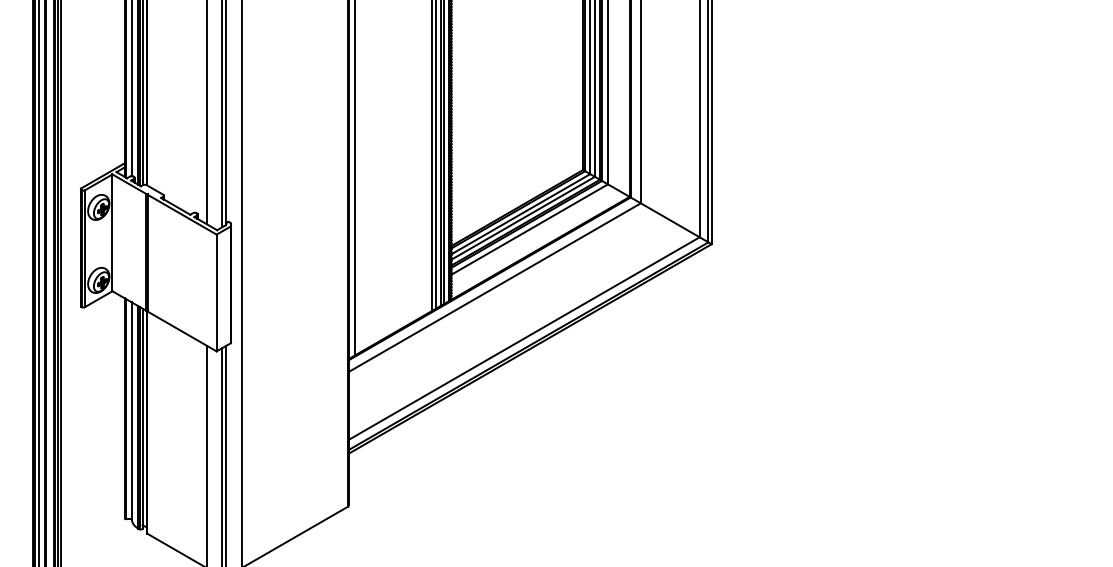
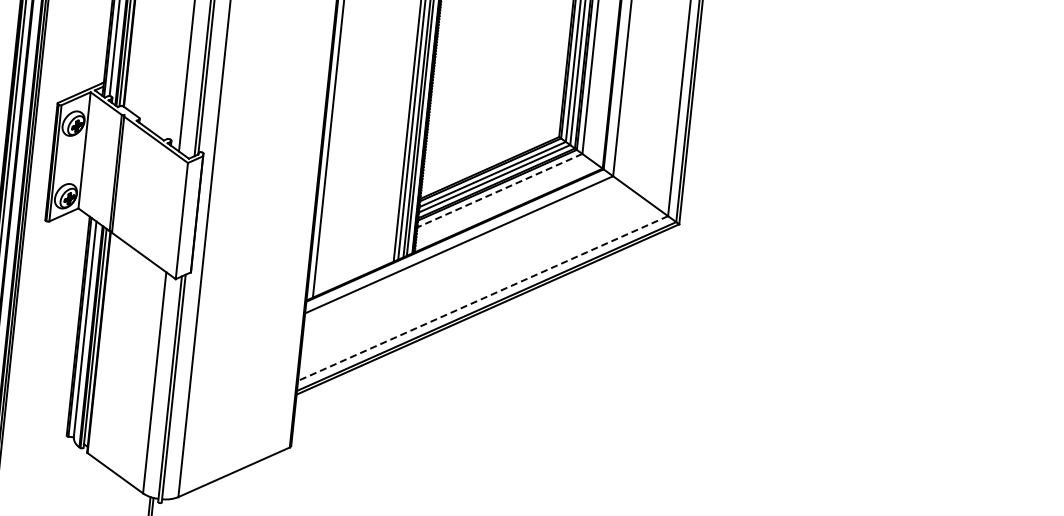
line: (529, 229) -> (499, 190), solid -> dashed
line: (524, 338) -> (483, 298), solid -> dashed

